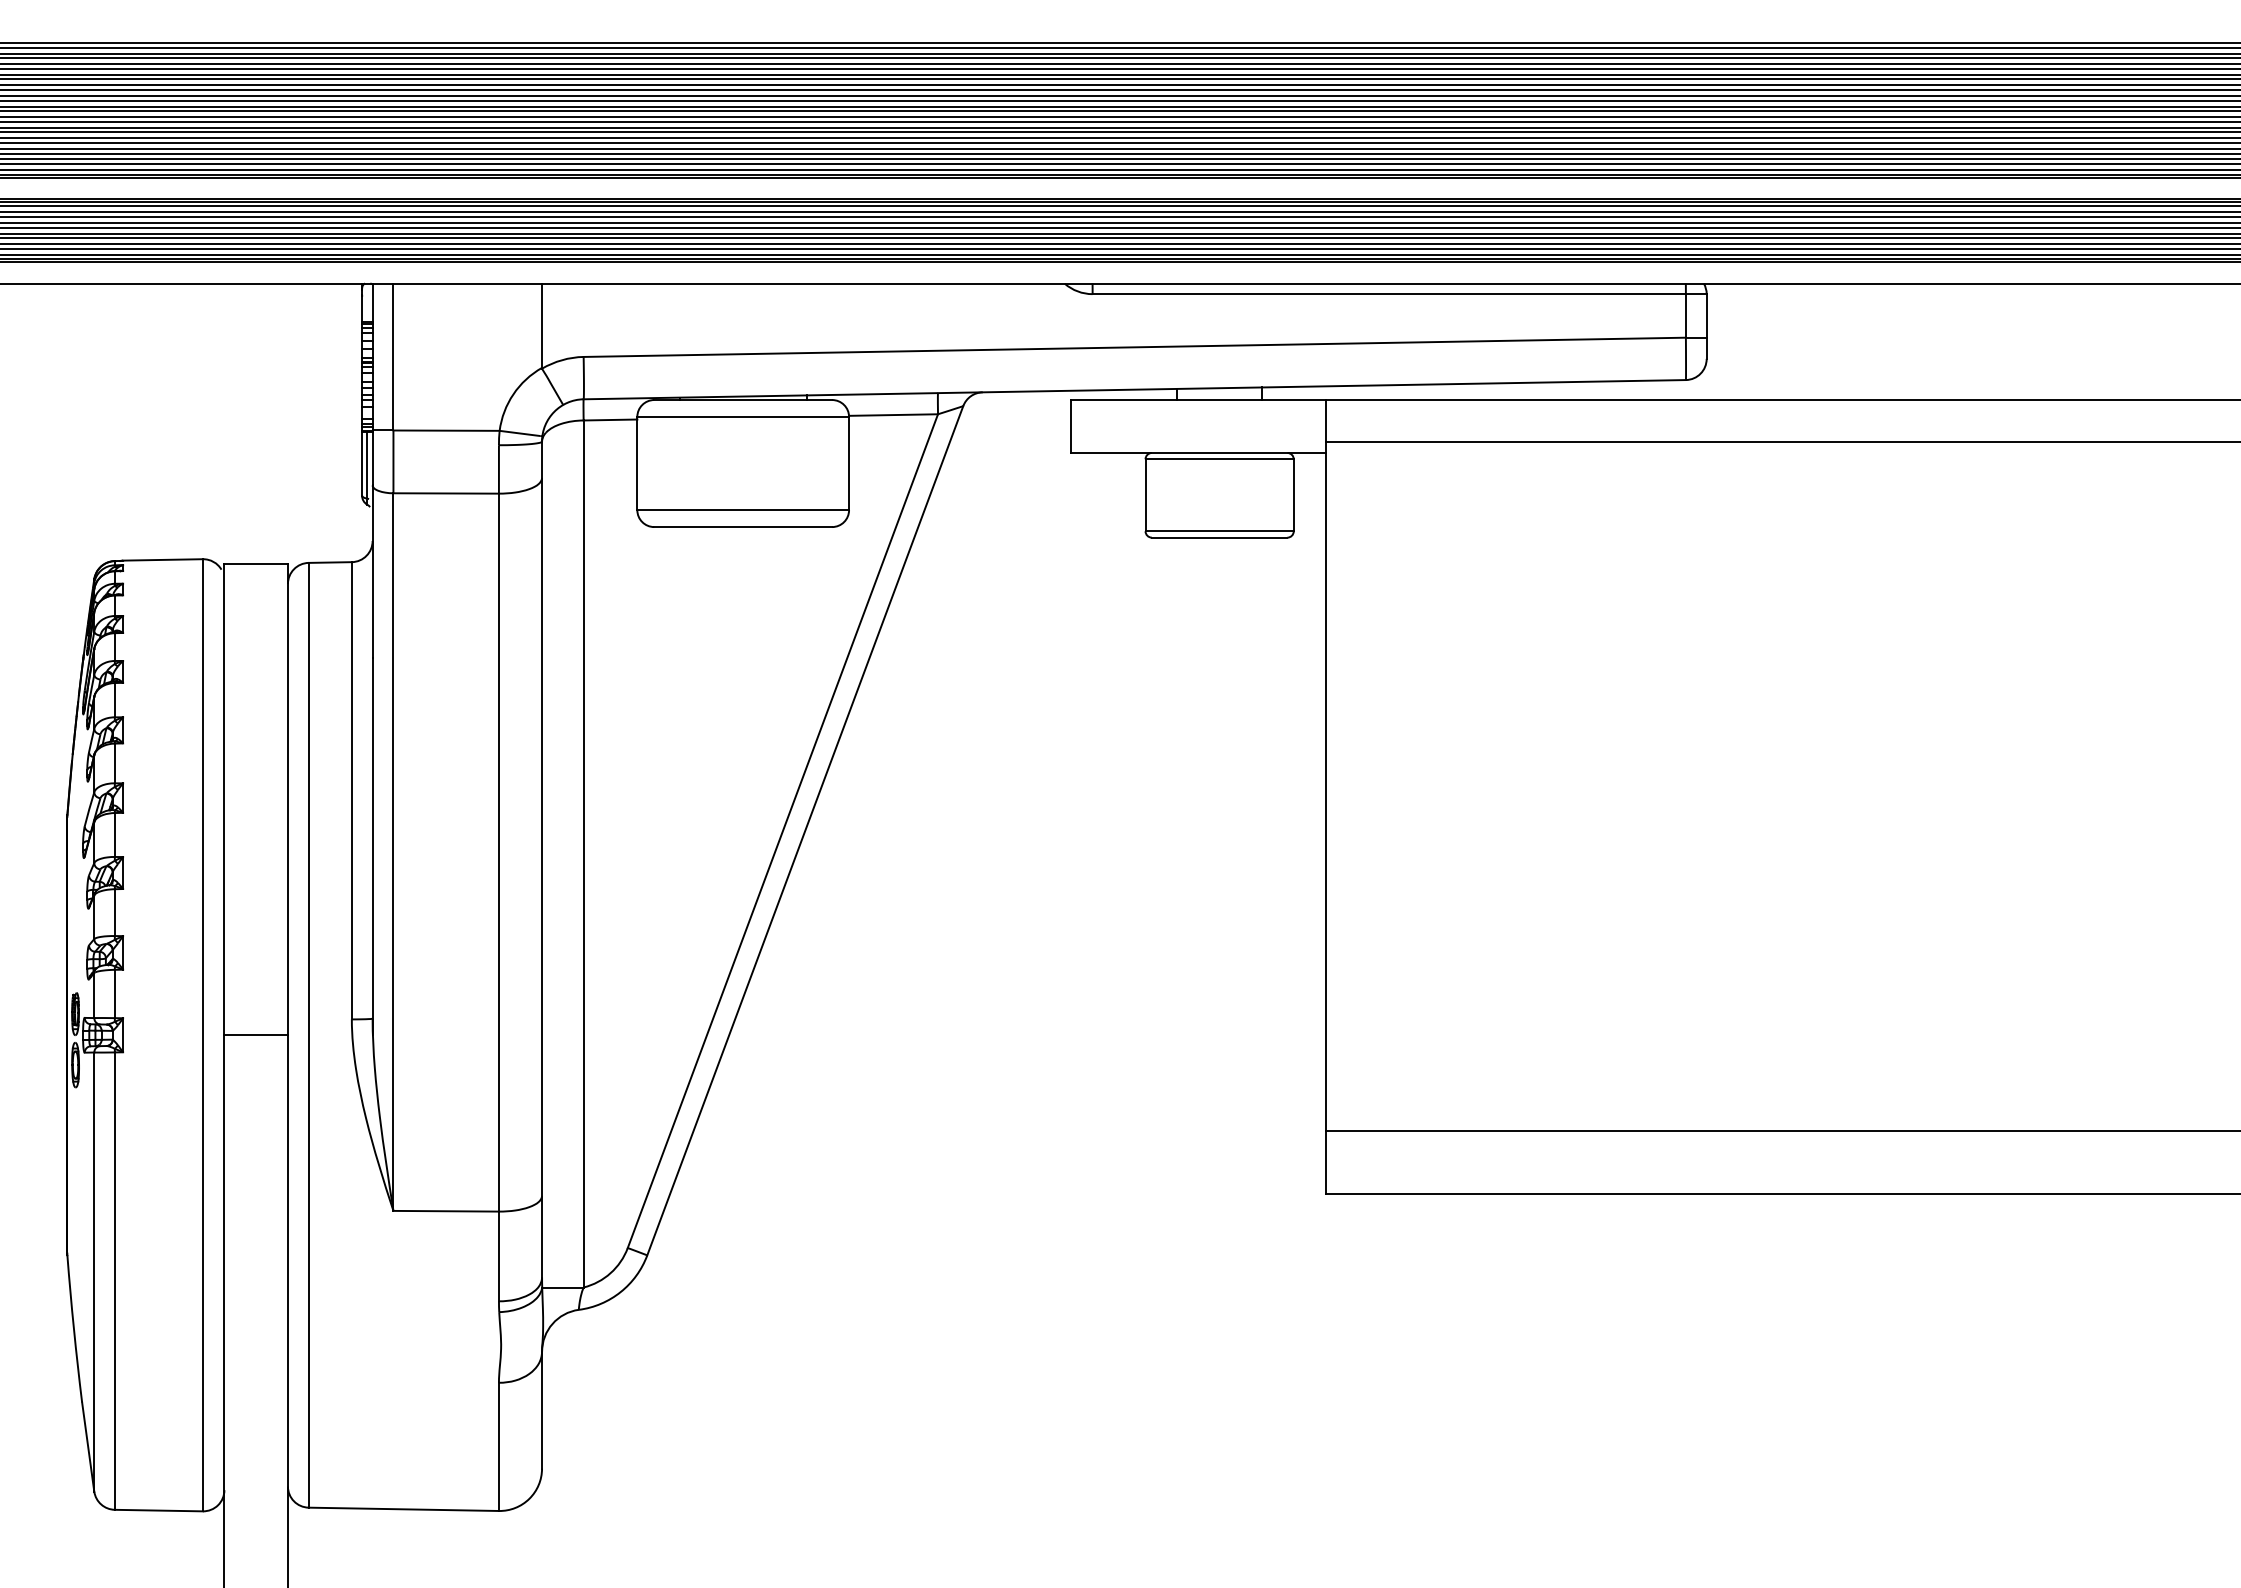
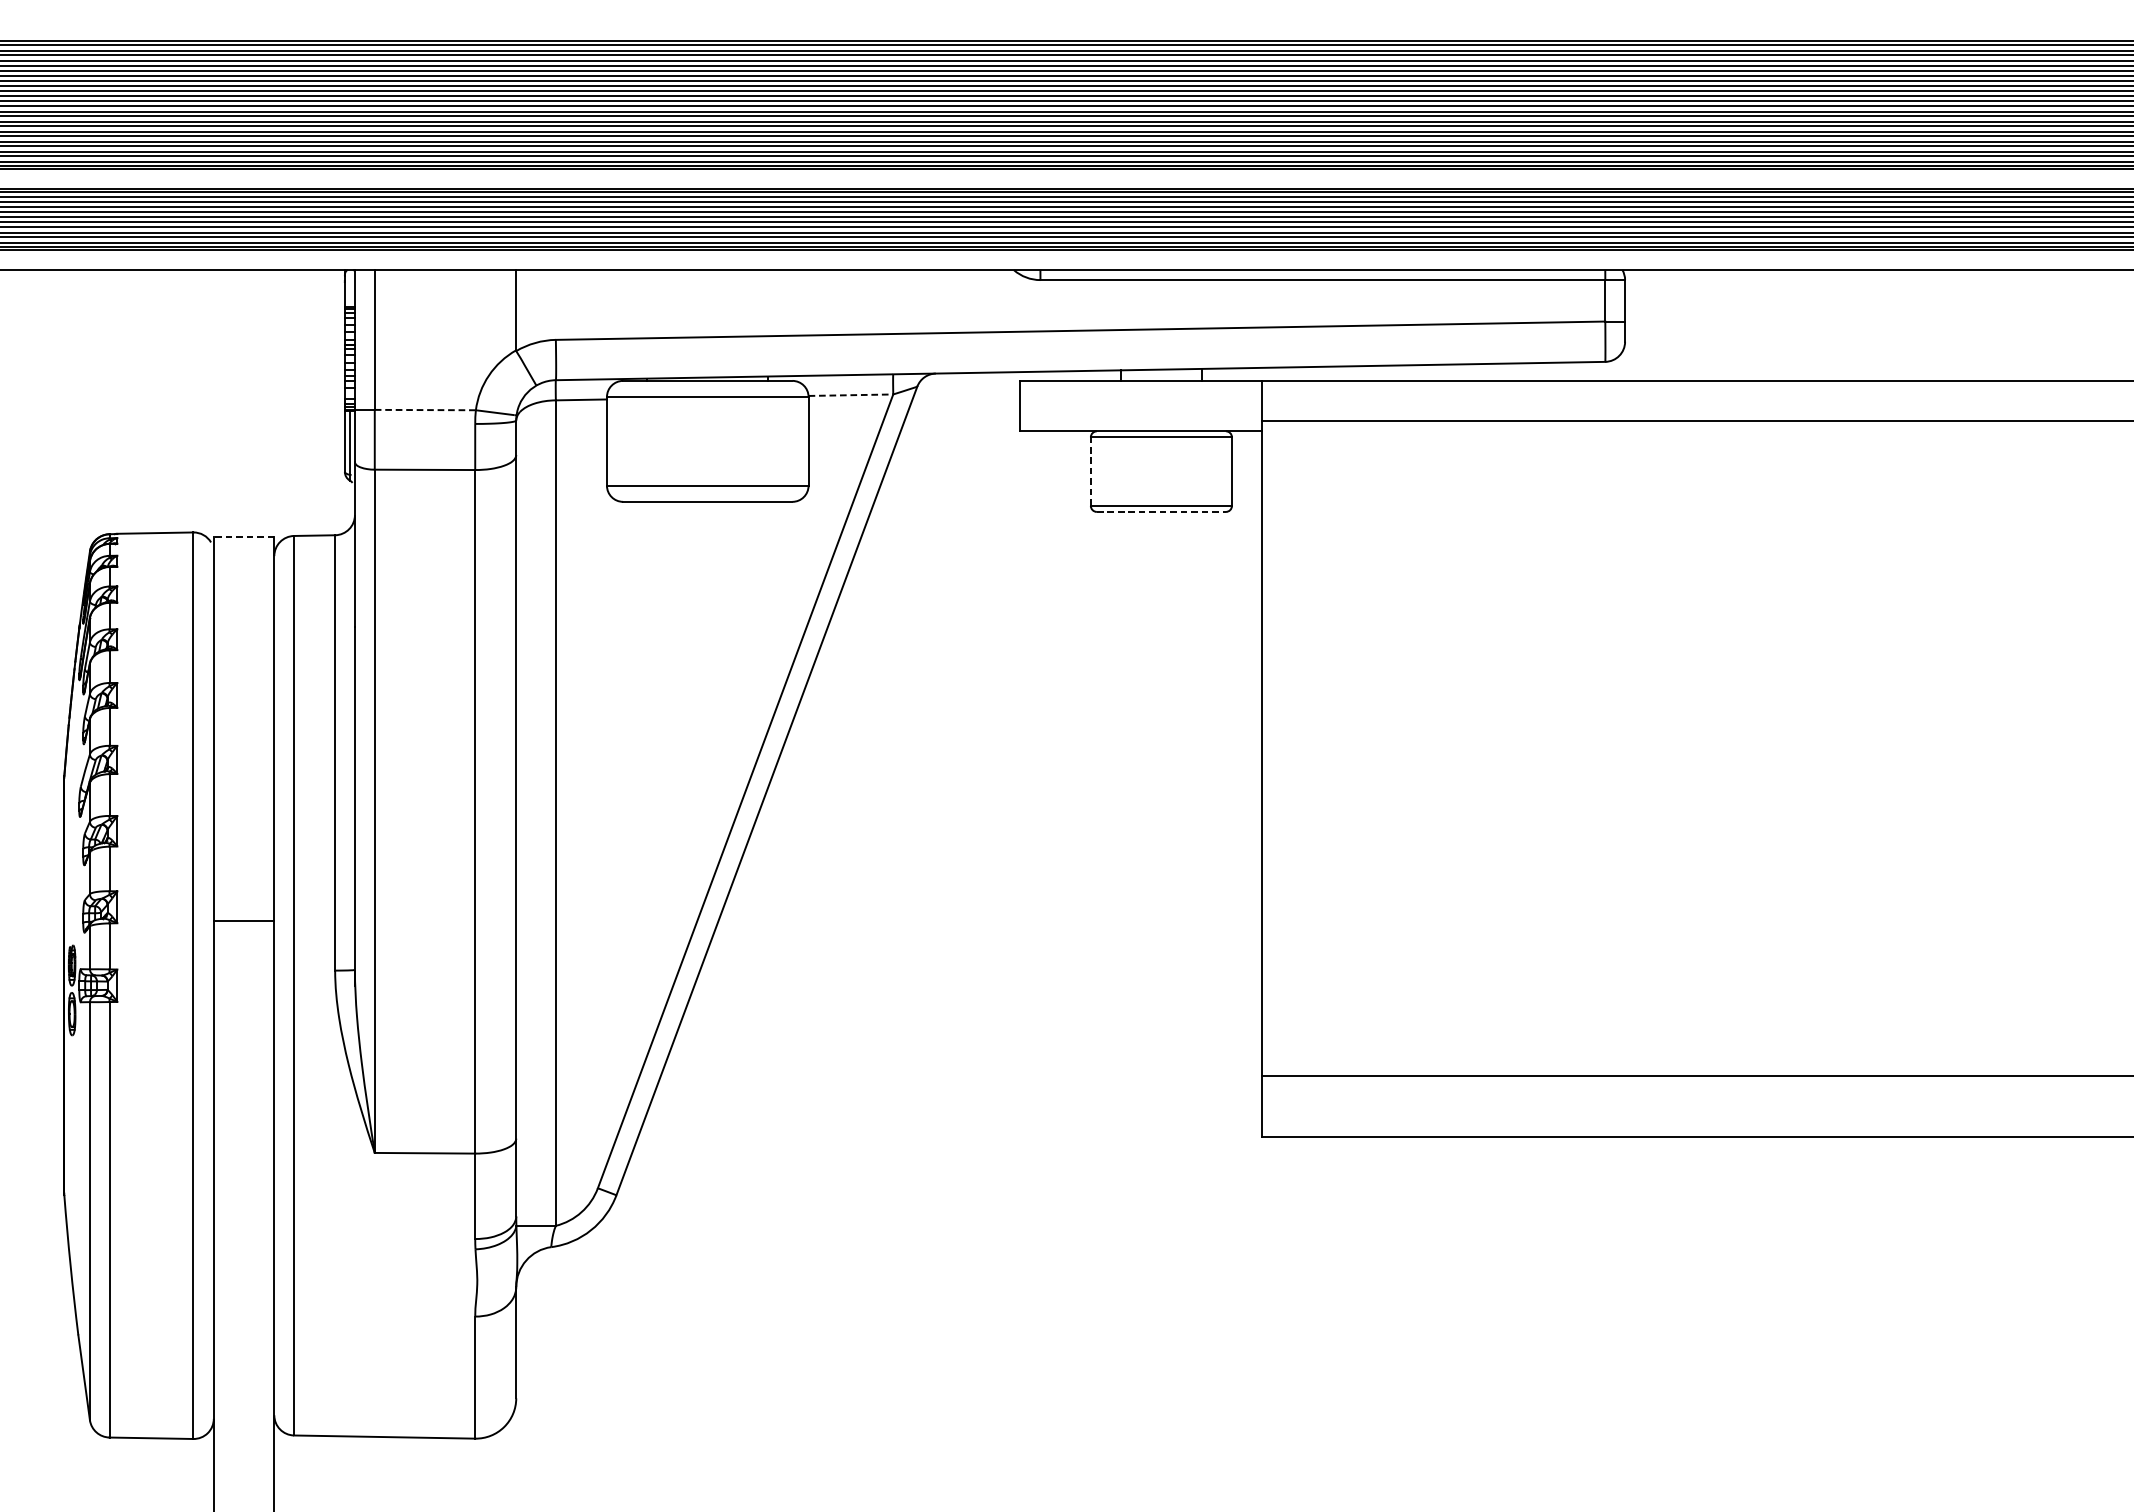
line: (894, 415) -> (851, 395), solid -> dashed
line: (447, 430) -> (426, 409), solid -> dashed
line: (1145, 495) -> (1090, 471), solid -> dashed
line: (1219, 537) -> (1161, 511), solid -> dashed
line: (256, 564) -> (244, 537), solid -> dashed
line: (255, 1035) -> (243, 921), moved

